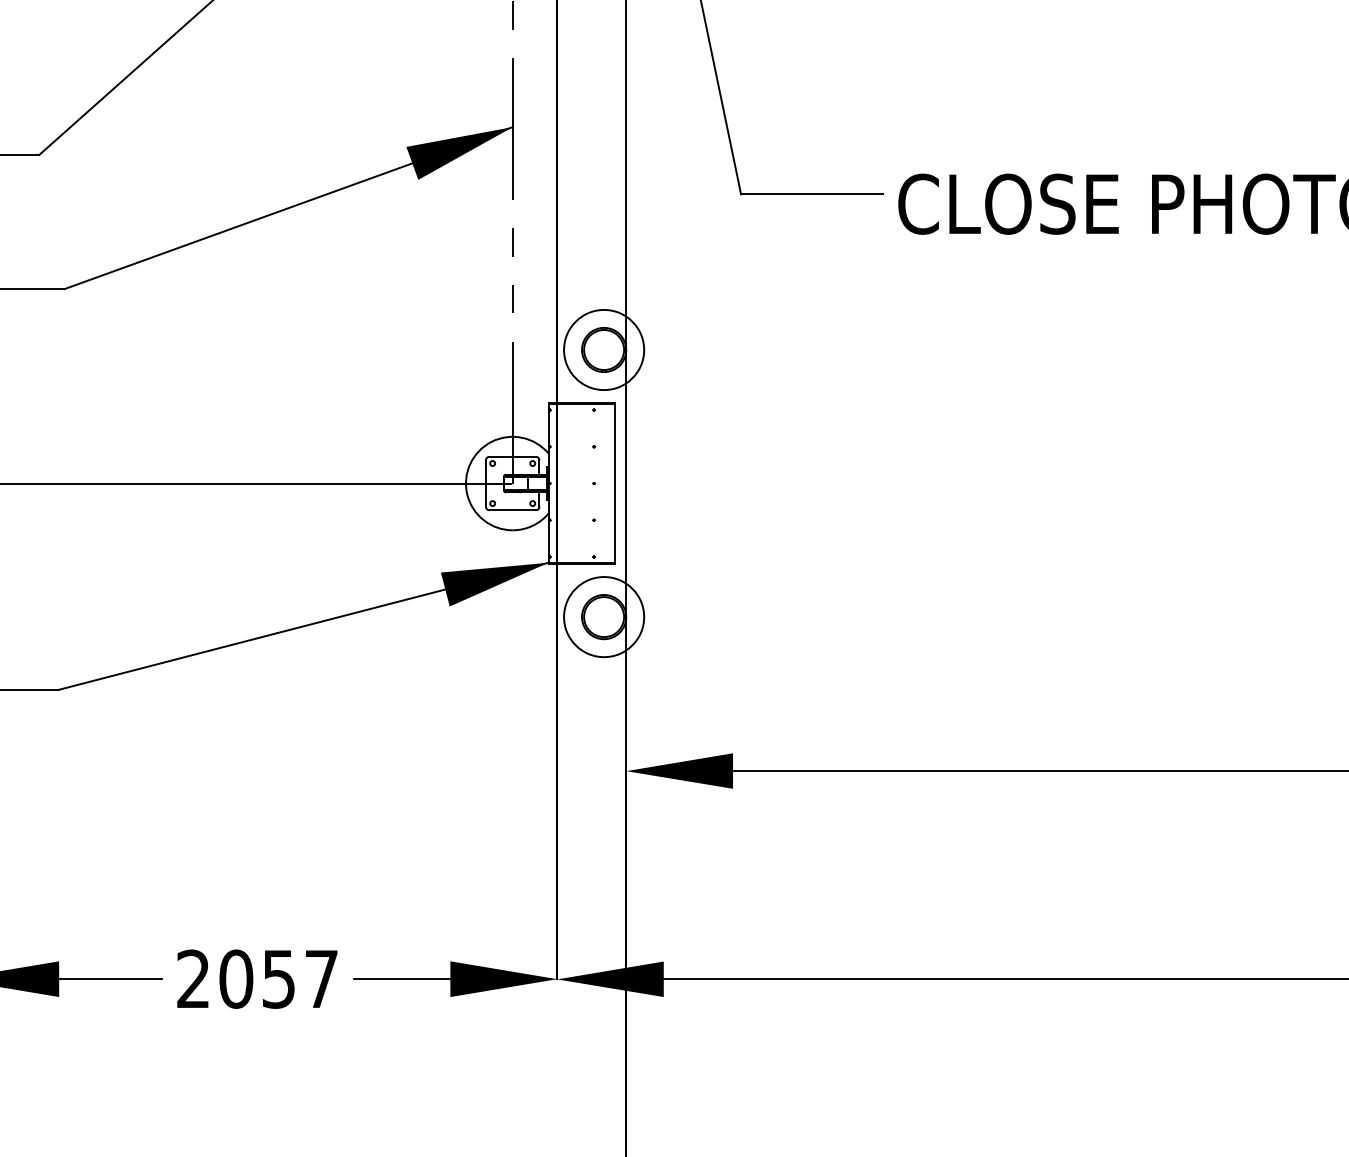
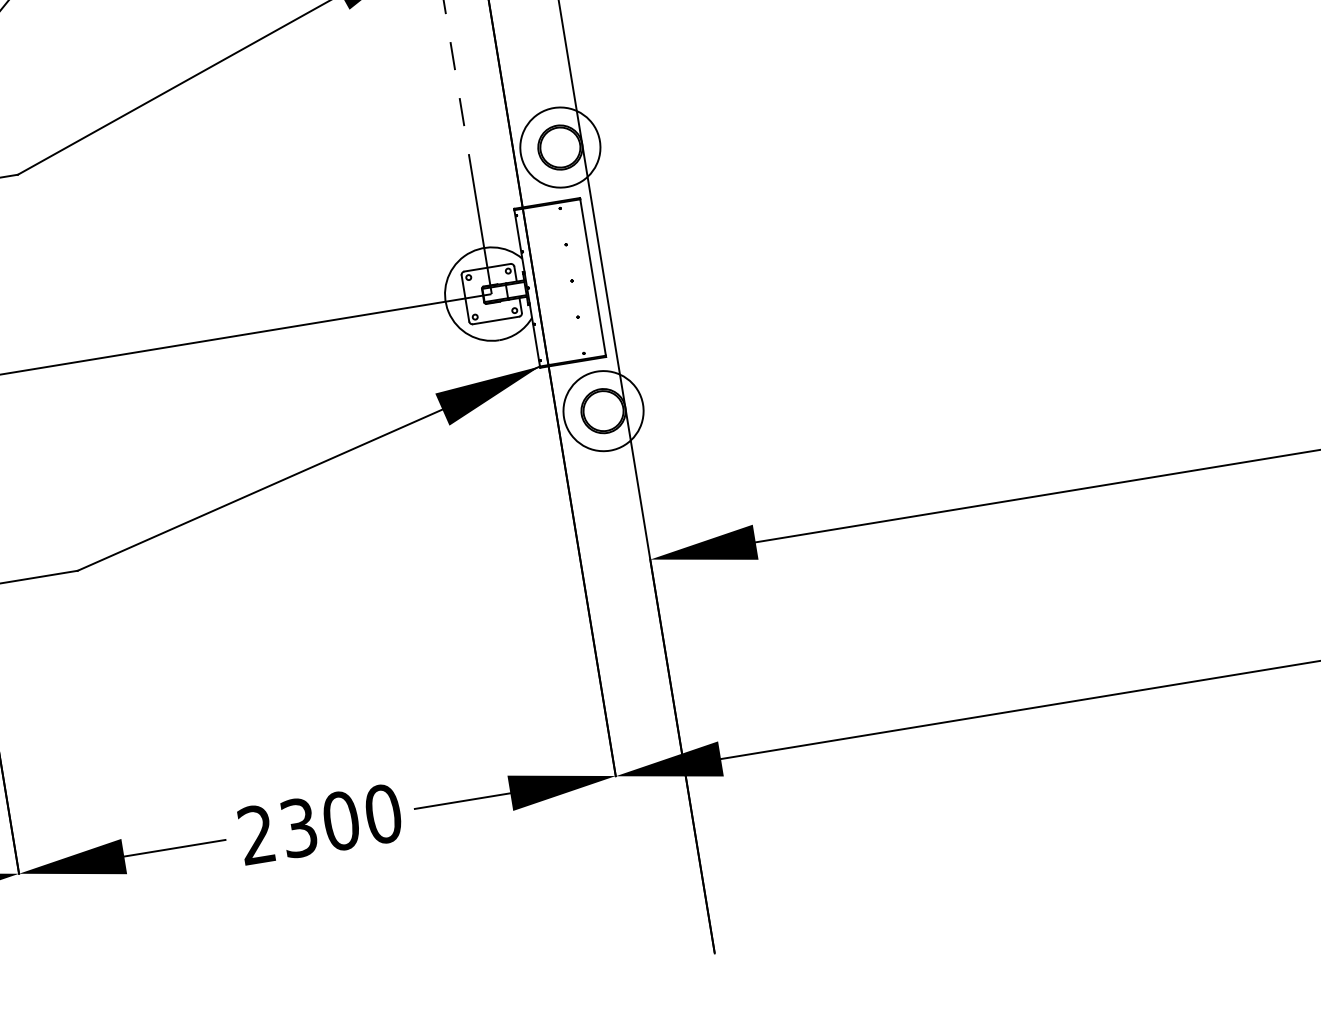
text: (278, 978) -> (340, 820), 2057 -> 2300

